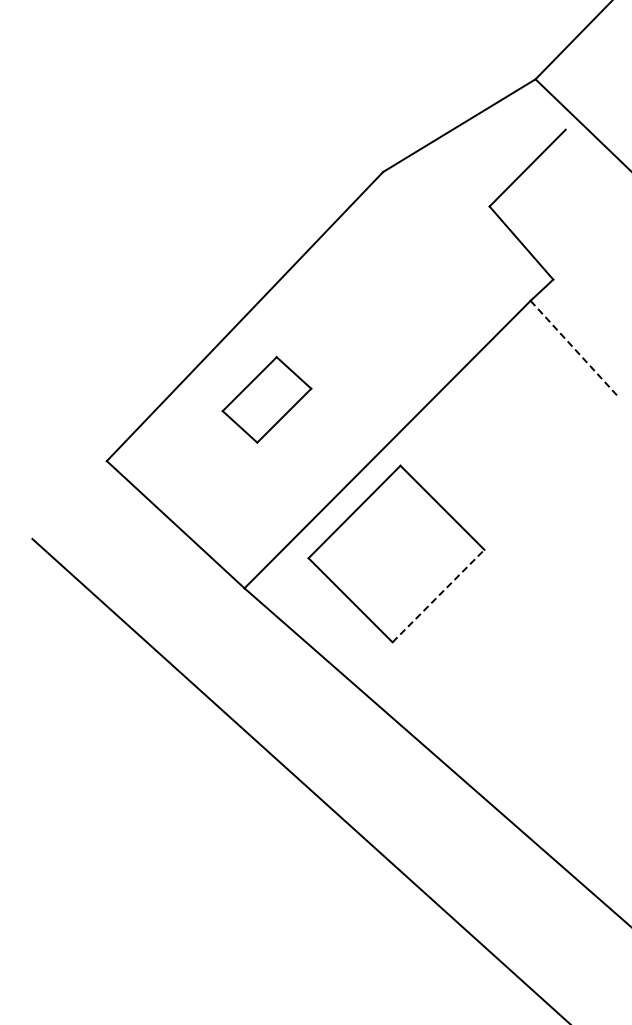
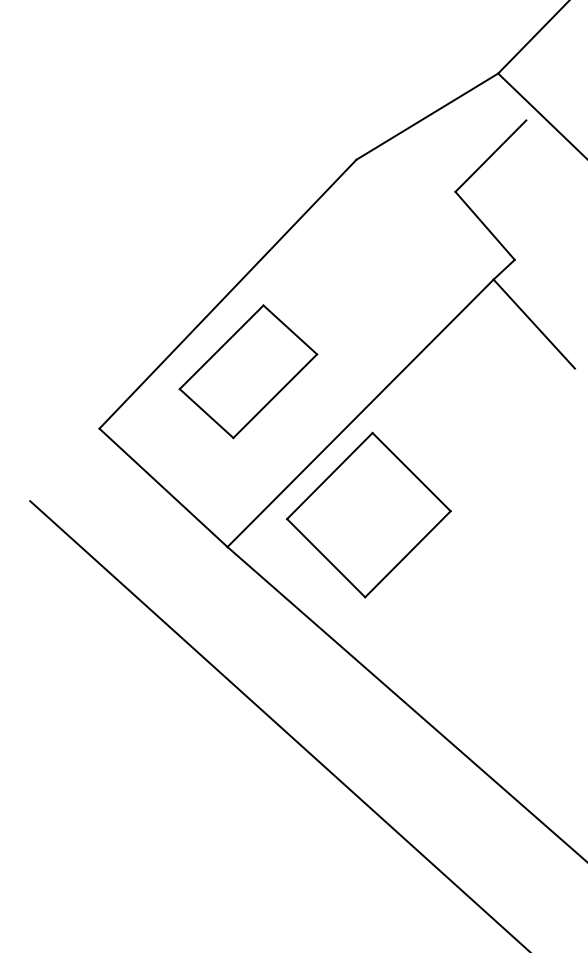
line: (574, 348) -> (534, 323), dashed -> solid
part: (266, 399) -> (247, 371), size x1.67
line: (438, 595) -> (407, 553), dashed -> solid

